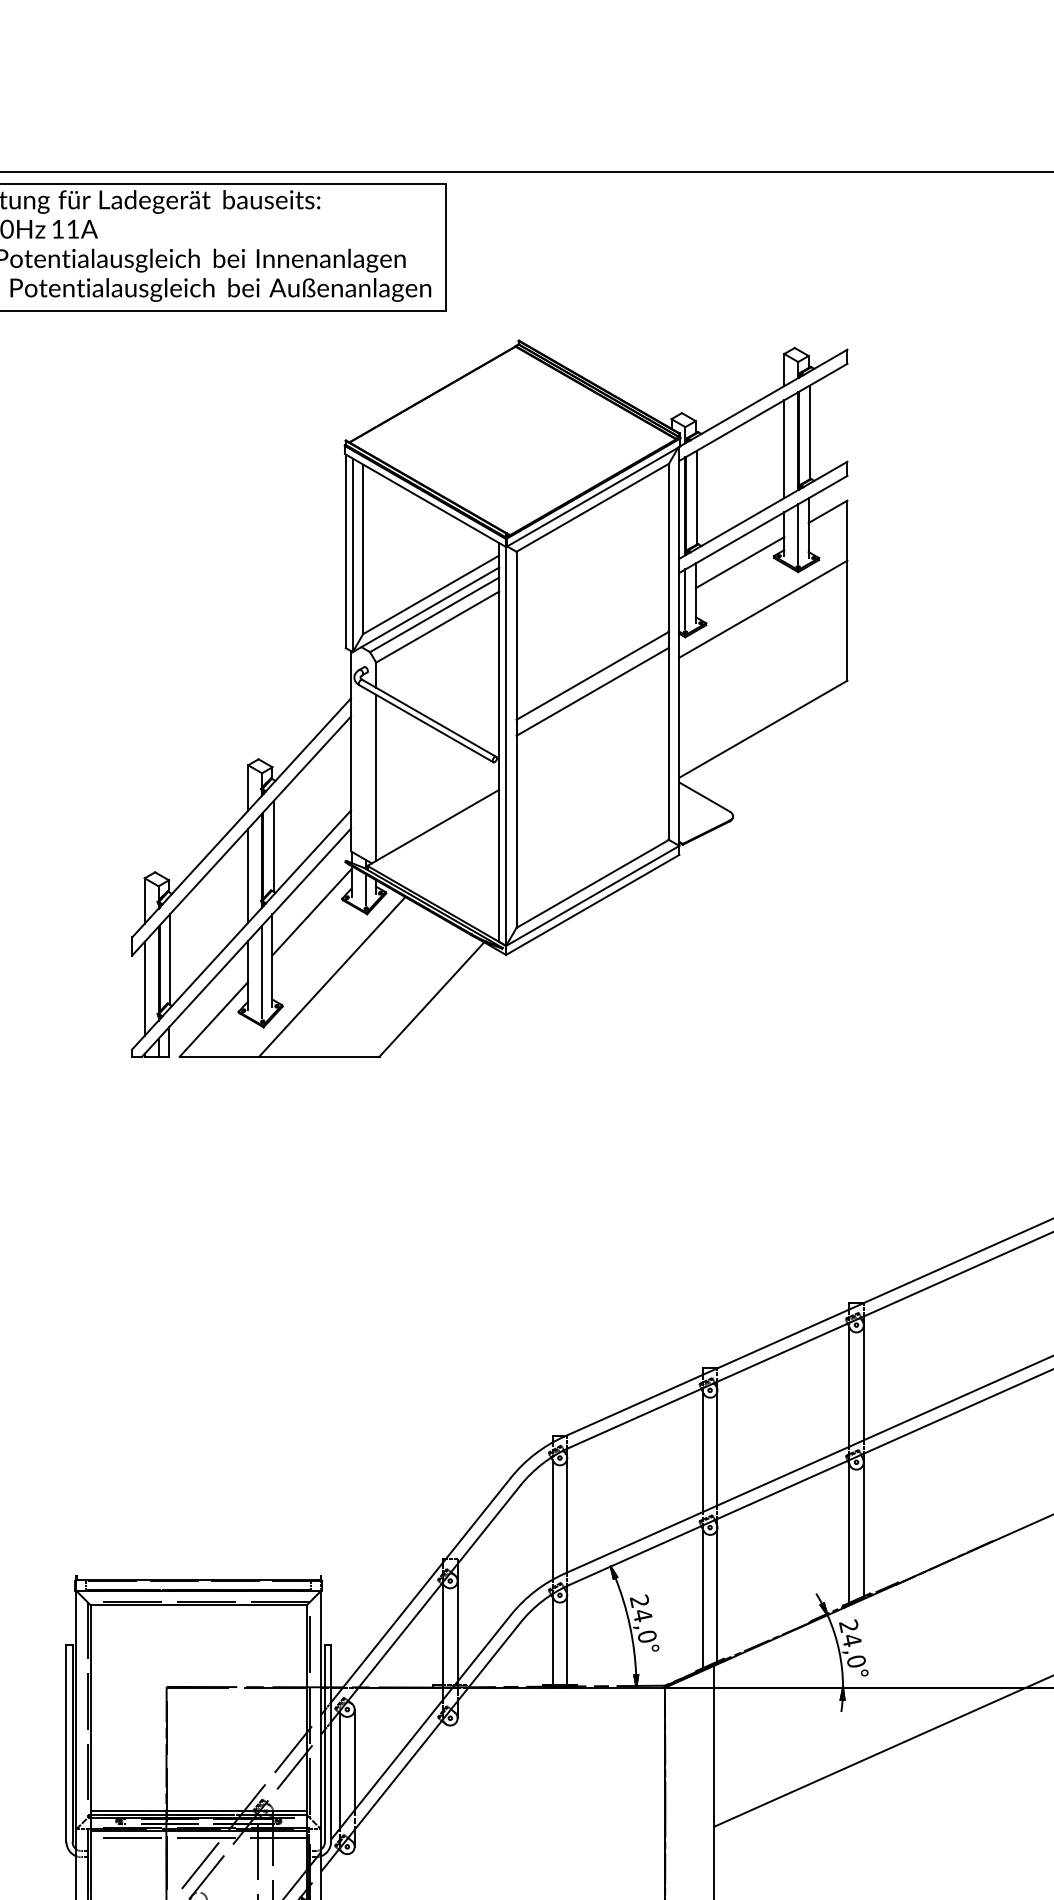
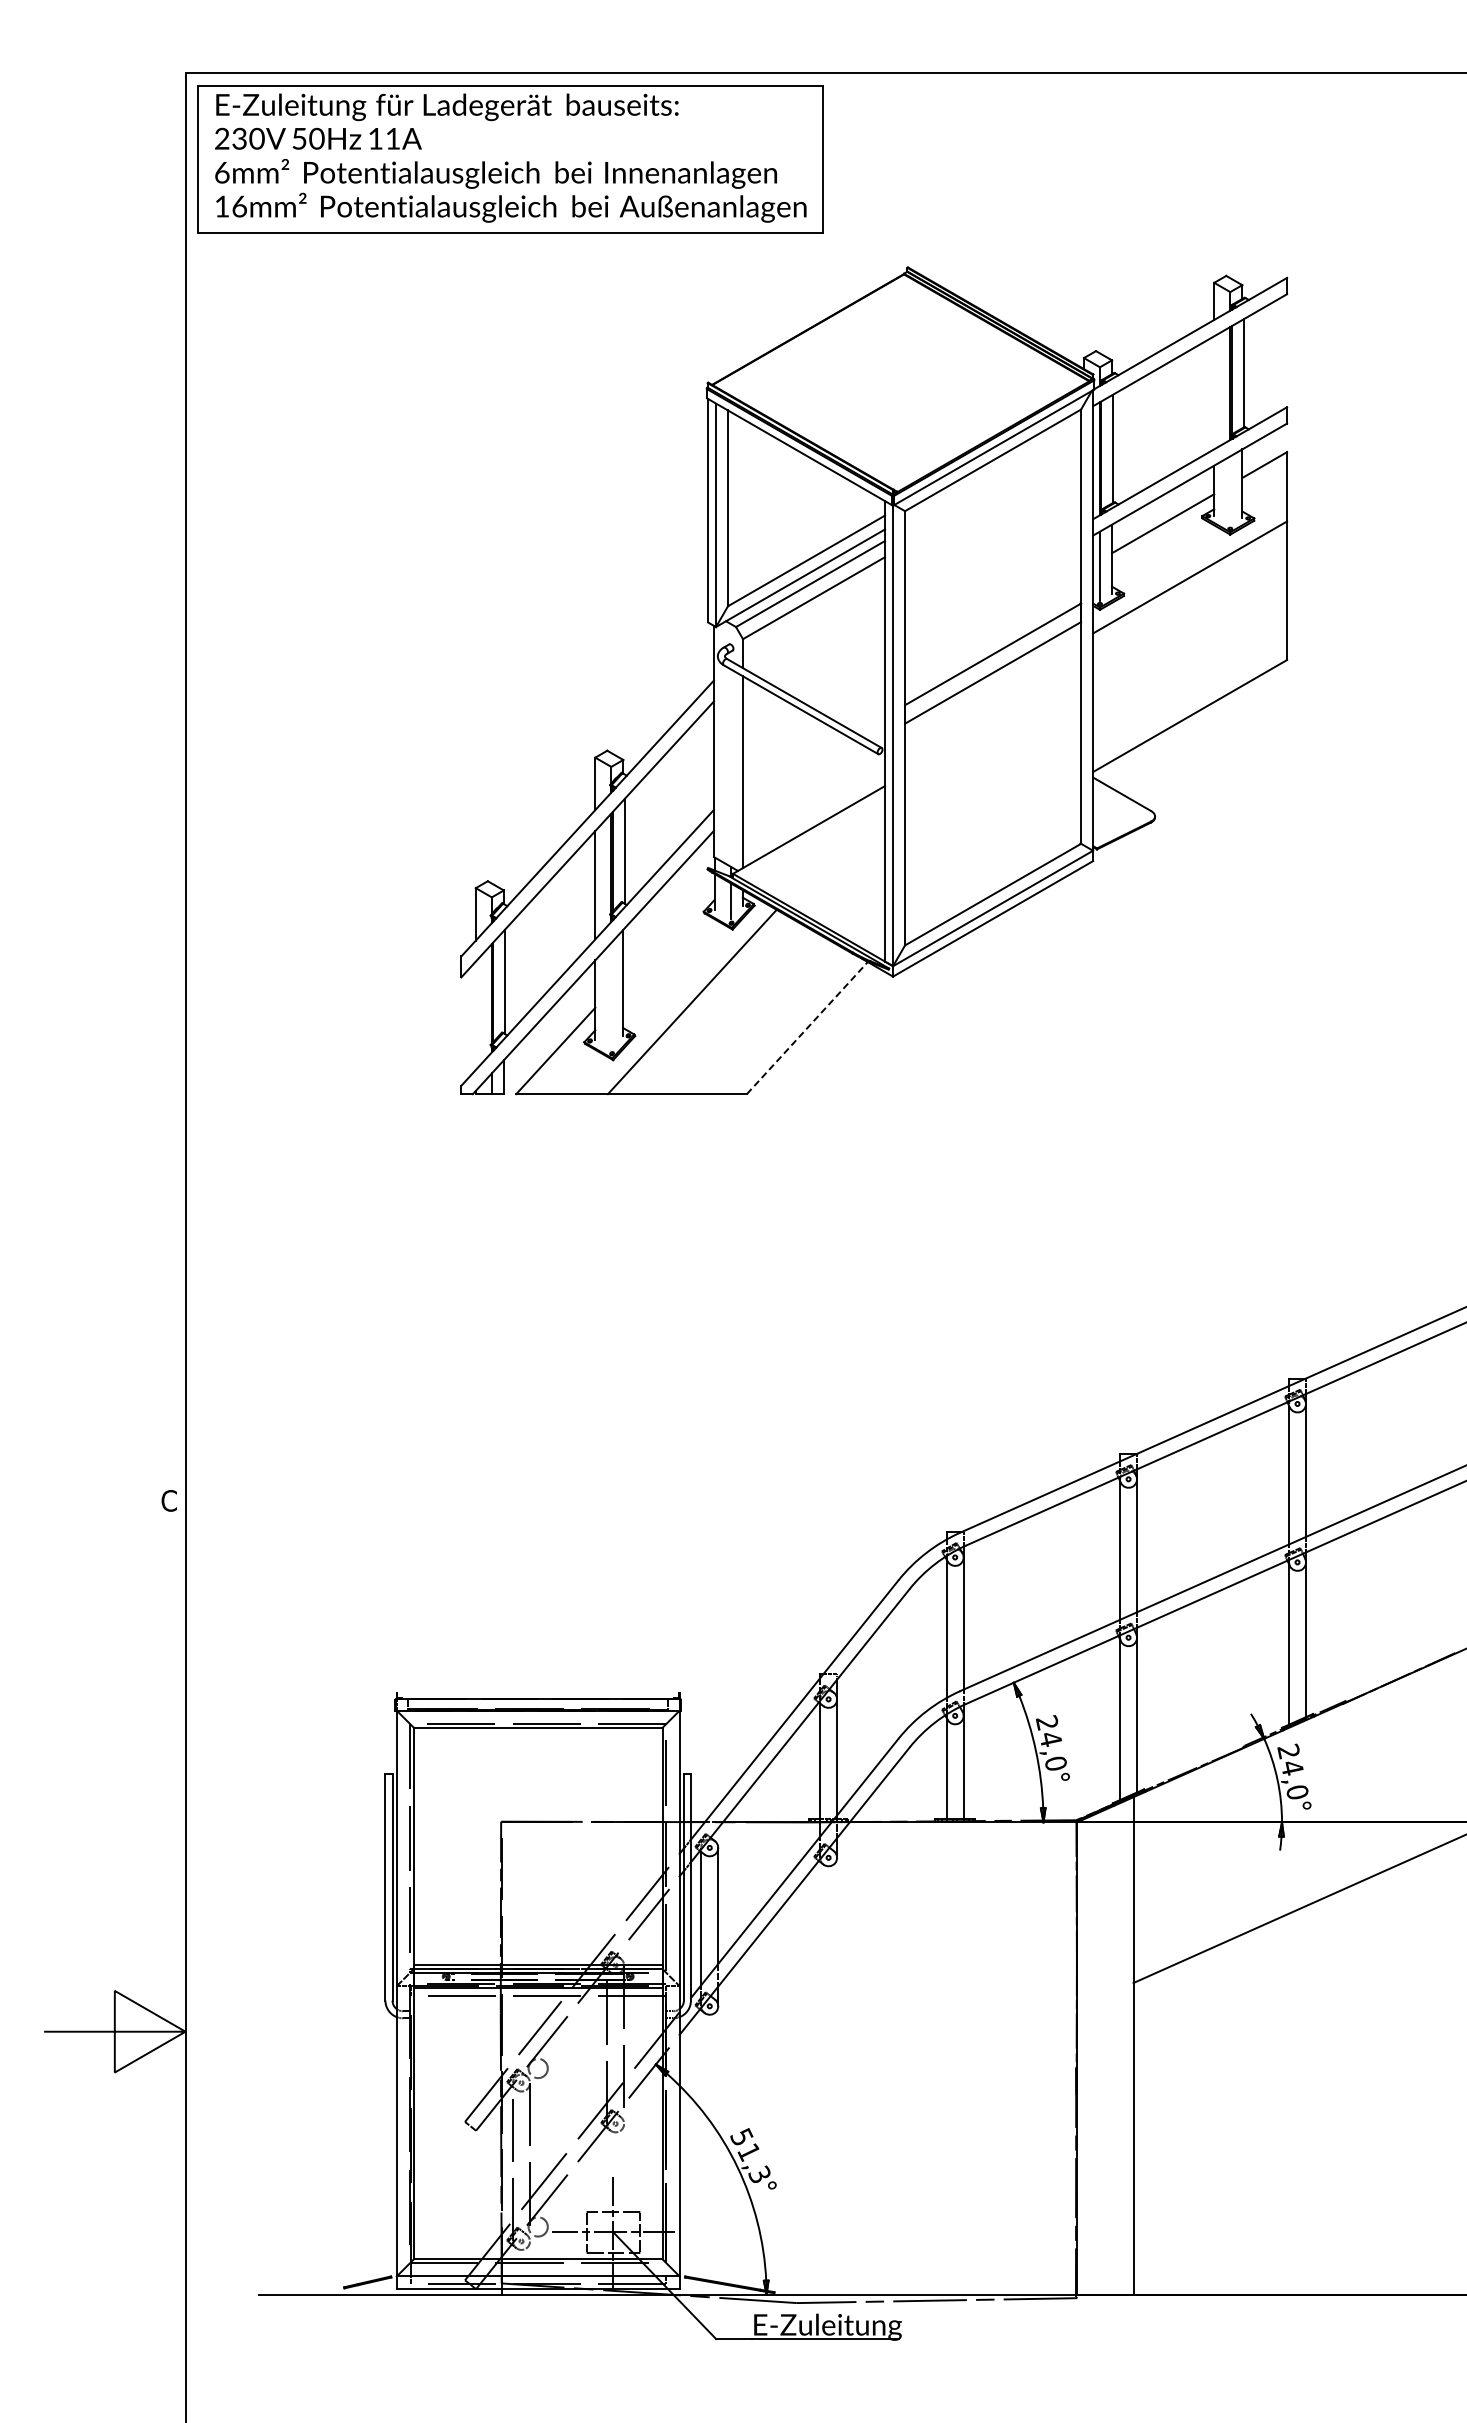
line: (784, 448) -> (1214, 392), removed
line: (798, 533) -> (1230, 490), removed
line: (311, 912) -> (668, 927), removed
line: (262, 971) -> (611, 995), removed
line: (144, 988) -> (475, 1015), removed
line: (432, 999) -> (807, 1028), solid -> dashed

